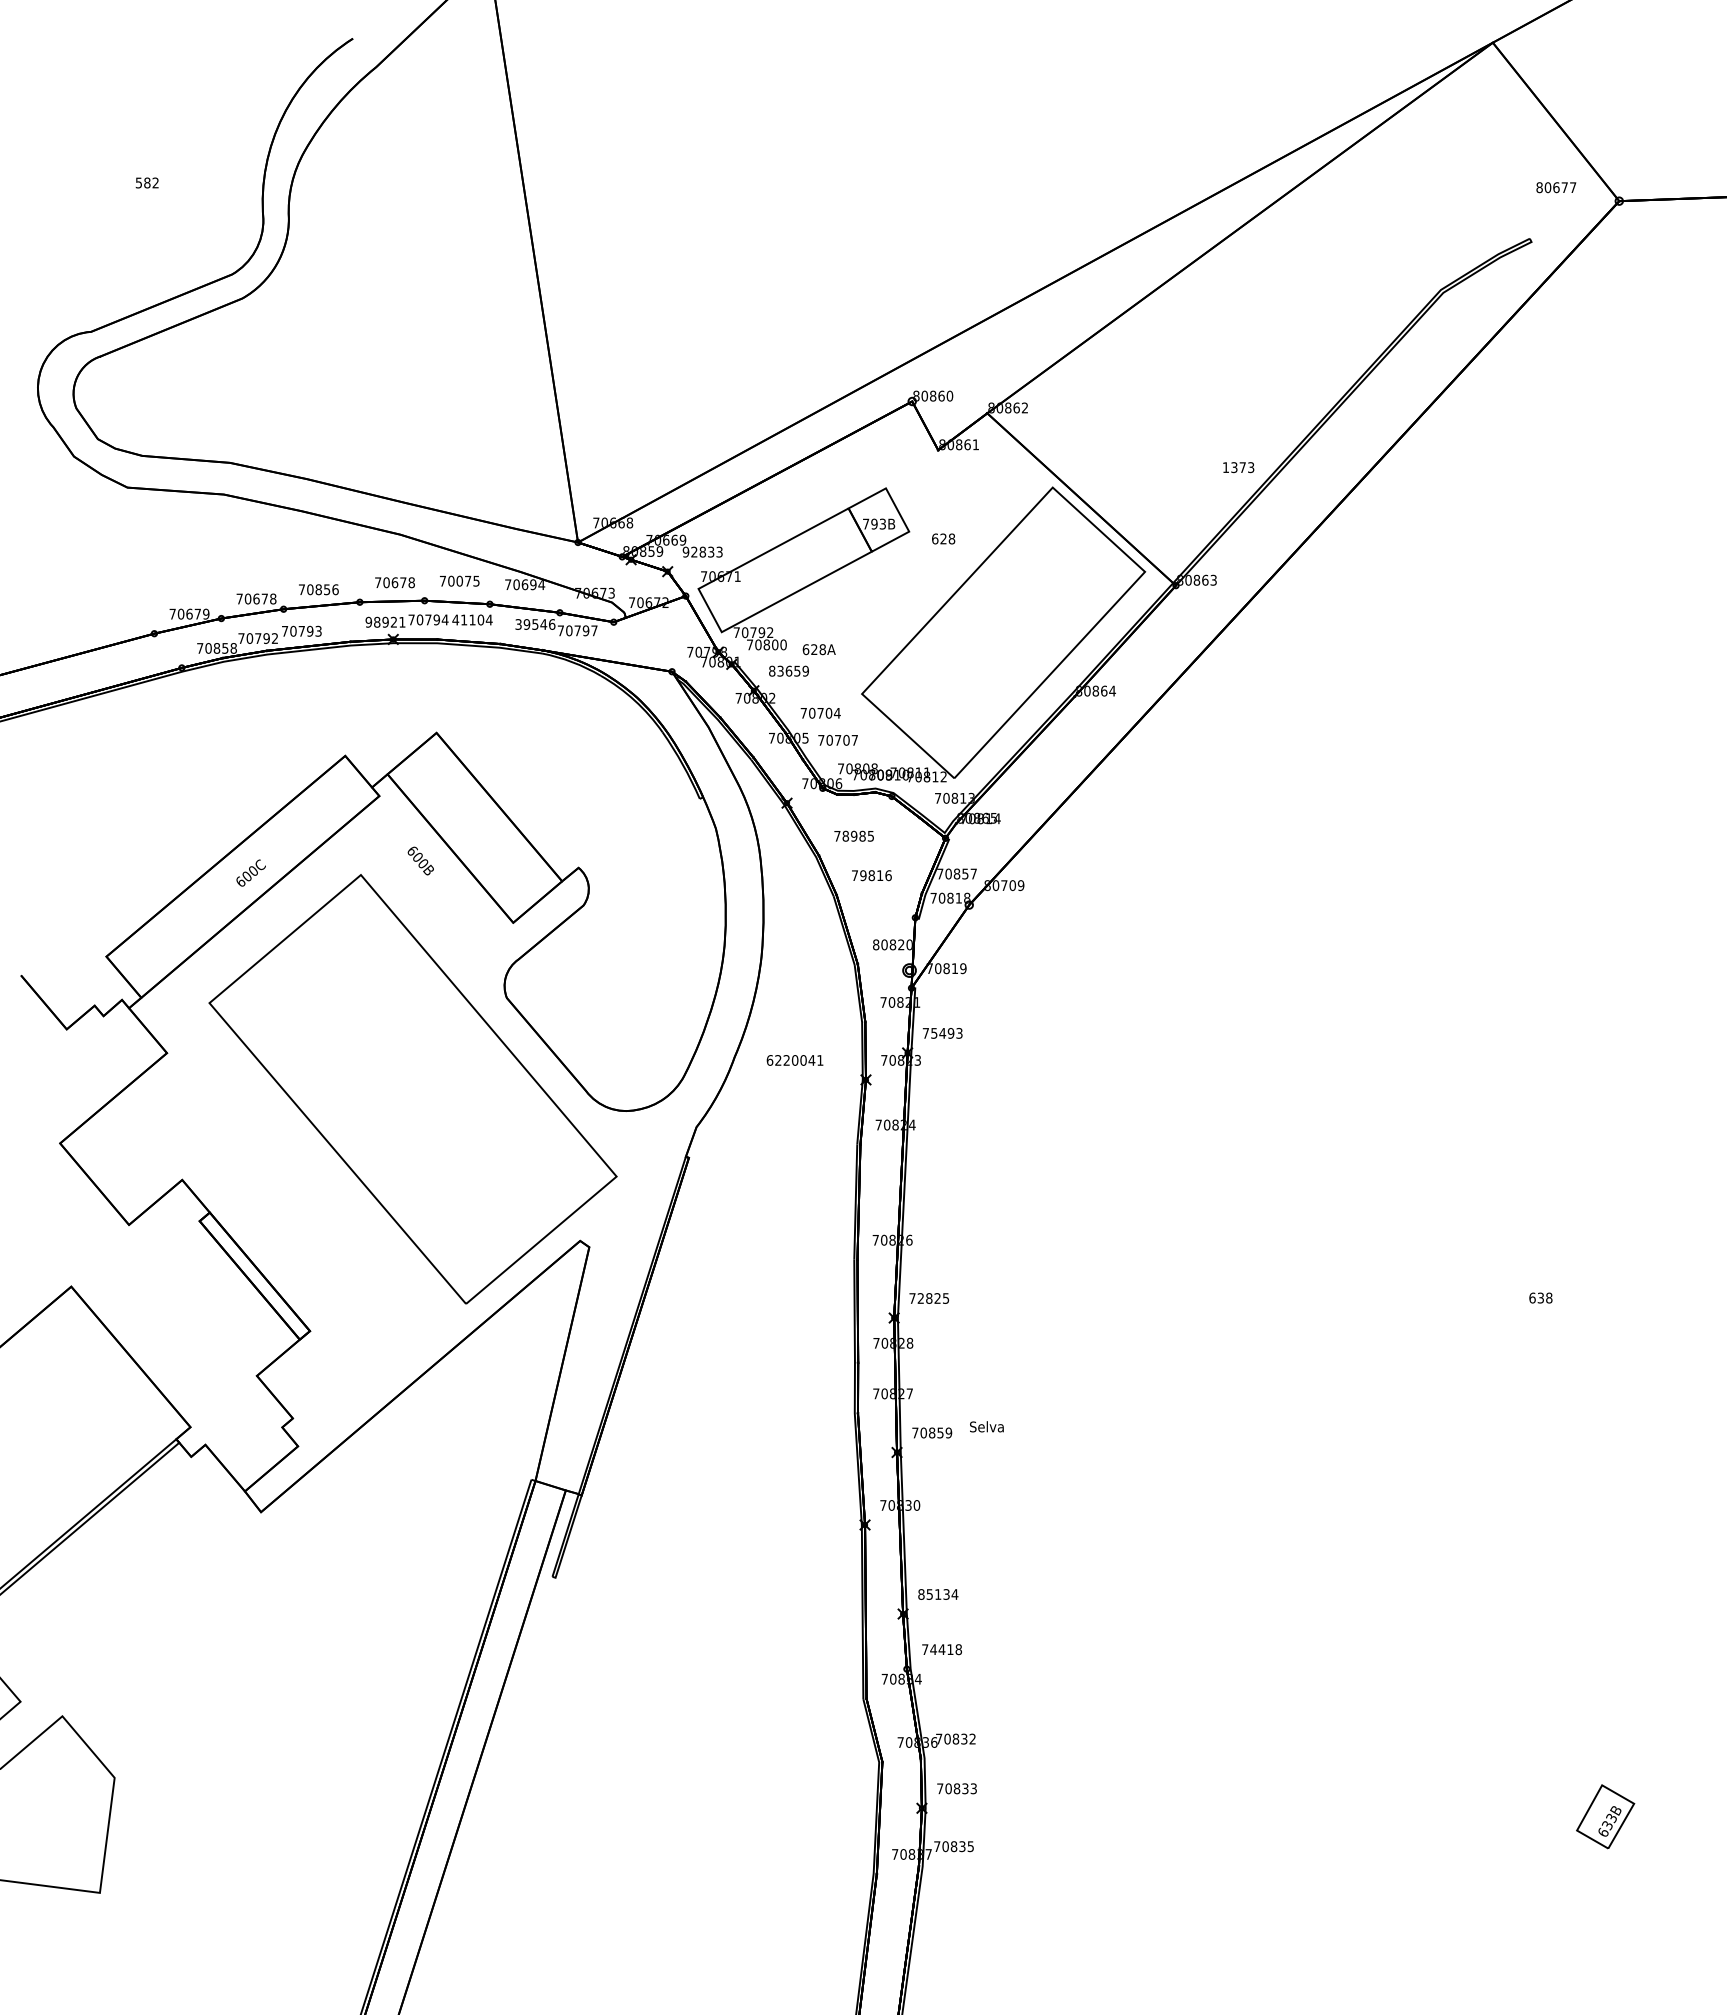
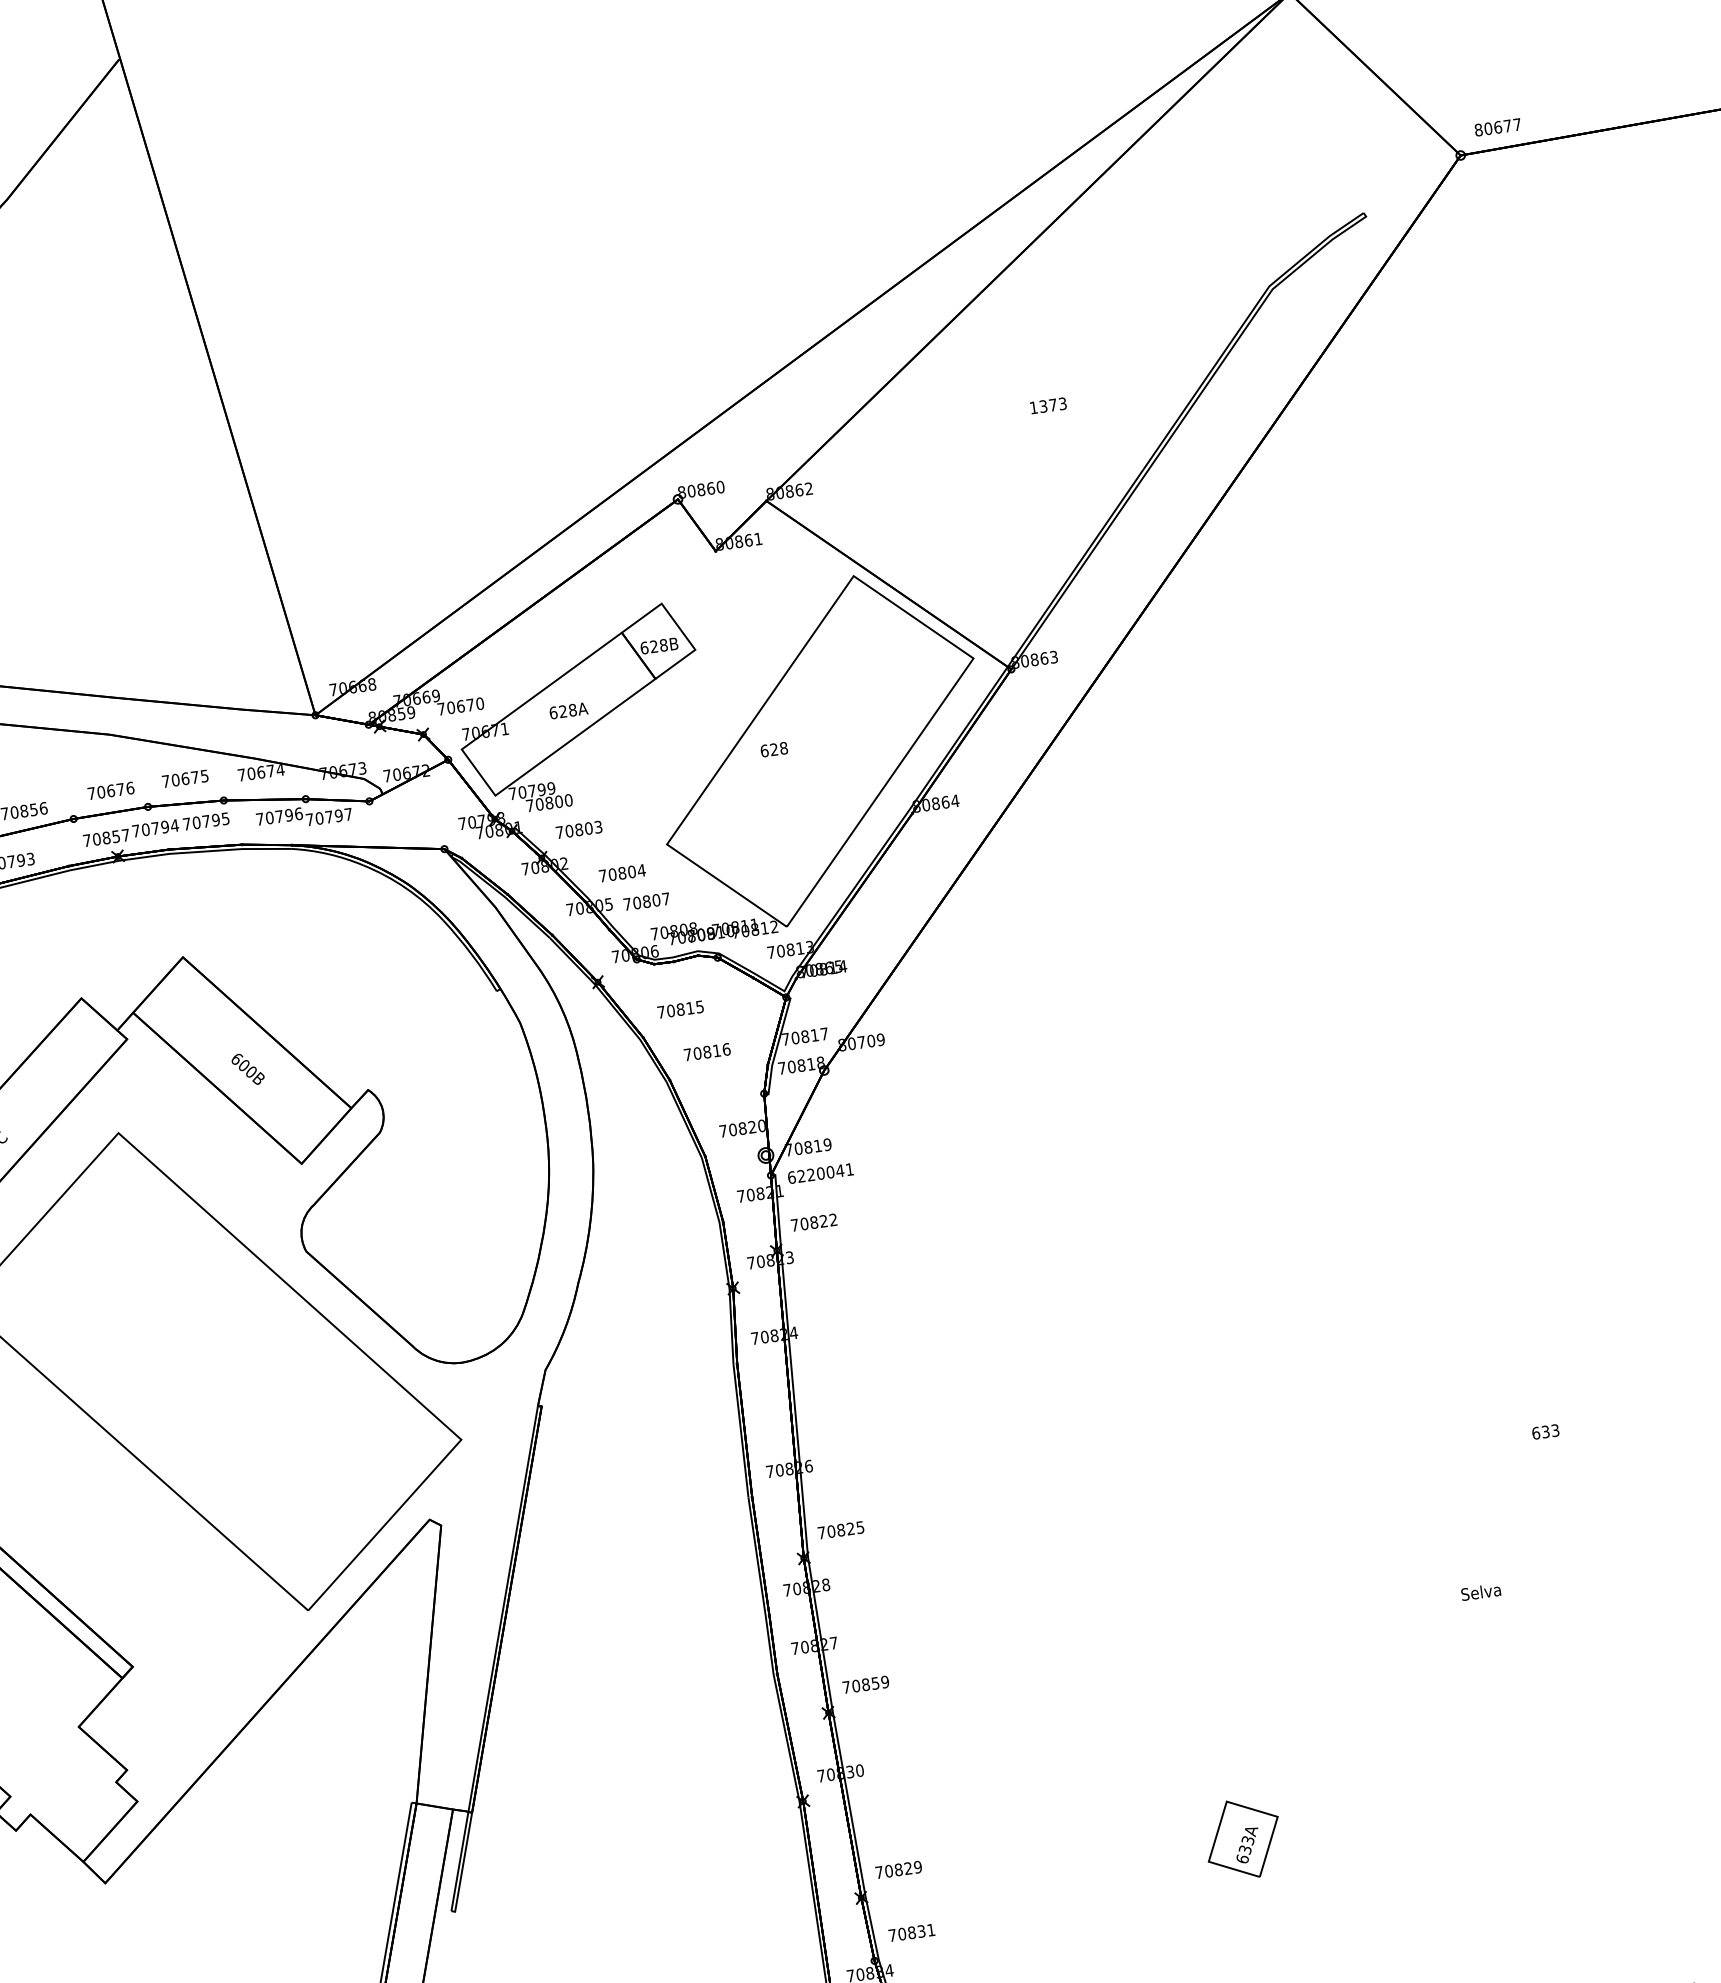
text: (1556, 187) -> (1498, 127), moved
text: (1238, 467) -> (1048, 405), moved
text: (874, 523) -> (654, 645), 793B -> 628B
text: (943, 538) -> (774, 749), moved
text: (702, 551) -> (460, 705), 92833 -> 70670
text: (459, 580) -> (184, 778), 70075 -> 70675
text: (411, 582) -> (130, 787), 70678 -> 70676
text: (533, 584) -> (270, 770), 70694 -> 70674
text: (472, 619) -> (206, 820), 41104 -> 70795
text: (385, 621) -> (106, 837), 98921 -> 70857
text: (531, 624) -> (274, 817), 39546 -> 70796
text: (770, 632) -> (551, 788), 70792 -> 70799
text: (818, 649) -> (567, 710), moved
text: (788, 670) -> (578, 829), 83659 -> 70803
text: (820, 712) -> (622, 872), 70704 -> 70804
text: (837, 739) -> (645, 900), 70707 -> 70807
text: (853, 835) -> (679, 1008), 78985 -> 70815
text: (420, 860) -> (247, 1068), moved
text: (965, 873) -> (814, 1034), 70857 -> 70817
text: (863, 875) -> (697, 1053), 79816 -> 70816
text: (876, 944) -> (723, 1130), 80820 -> 70820
text: (946, 1033) -> (818, 1222), 75493 -> 70822
text: (794, 1060) -> (820, 1173), moved
text: (1549, 1297) -> (1555, 1429), 638 -> 633
text: (920, 1298) -> (830, 1531), 72825 -> 70825
text: (986, 1426) -> (1480, 1591), moved
text: (938, 1594) -> (899, 1869), 85134 -> 70829
part: (1235, 1608) -> (1243, 1838), added
text: (945, 1649) -> (915, 1932), 74418 -> 70831

